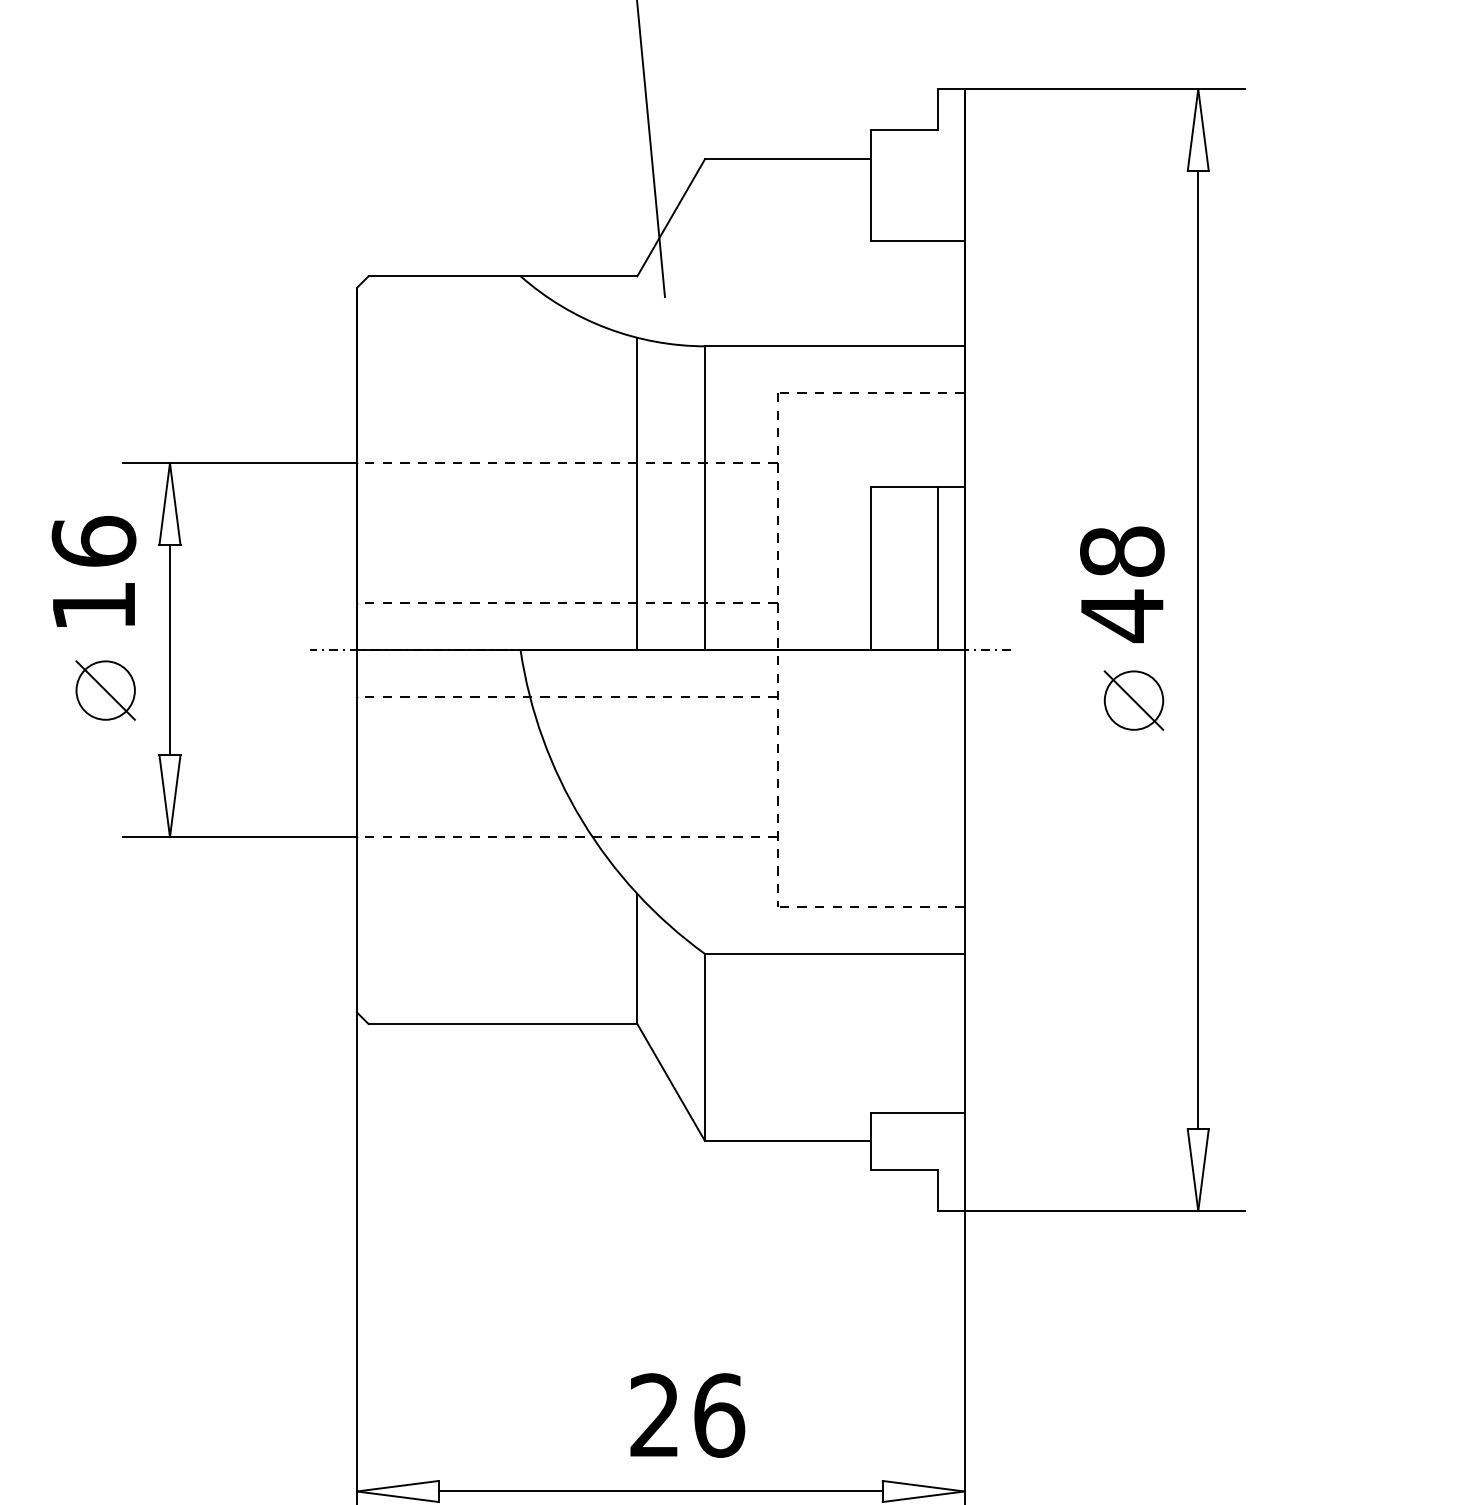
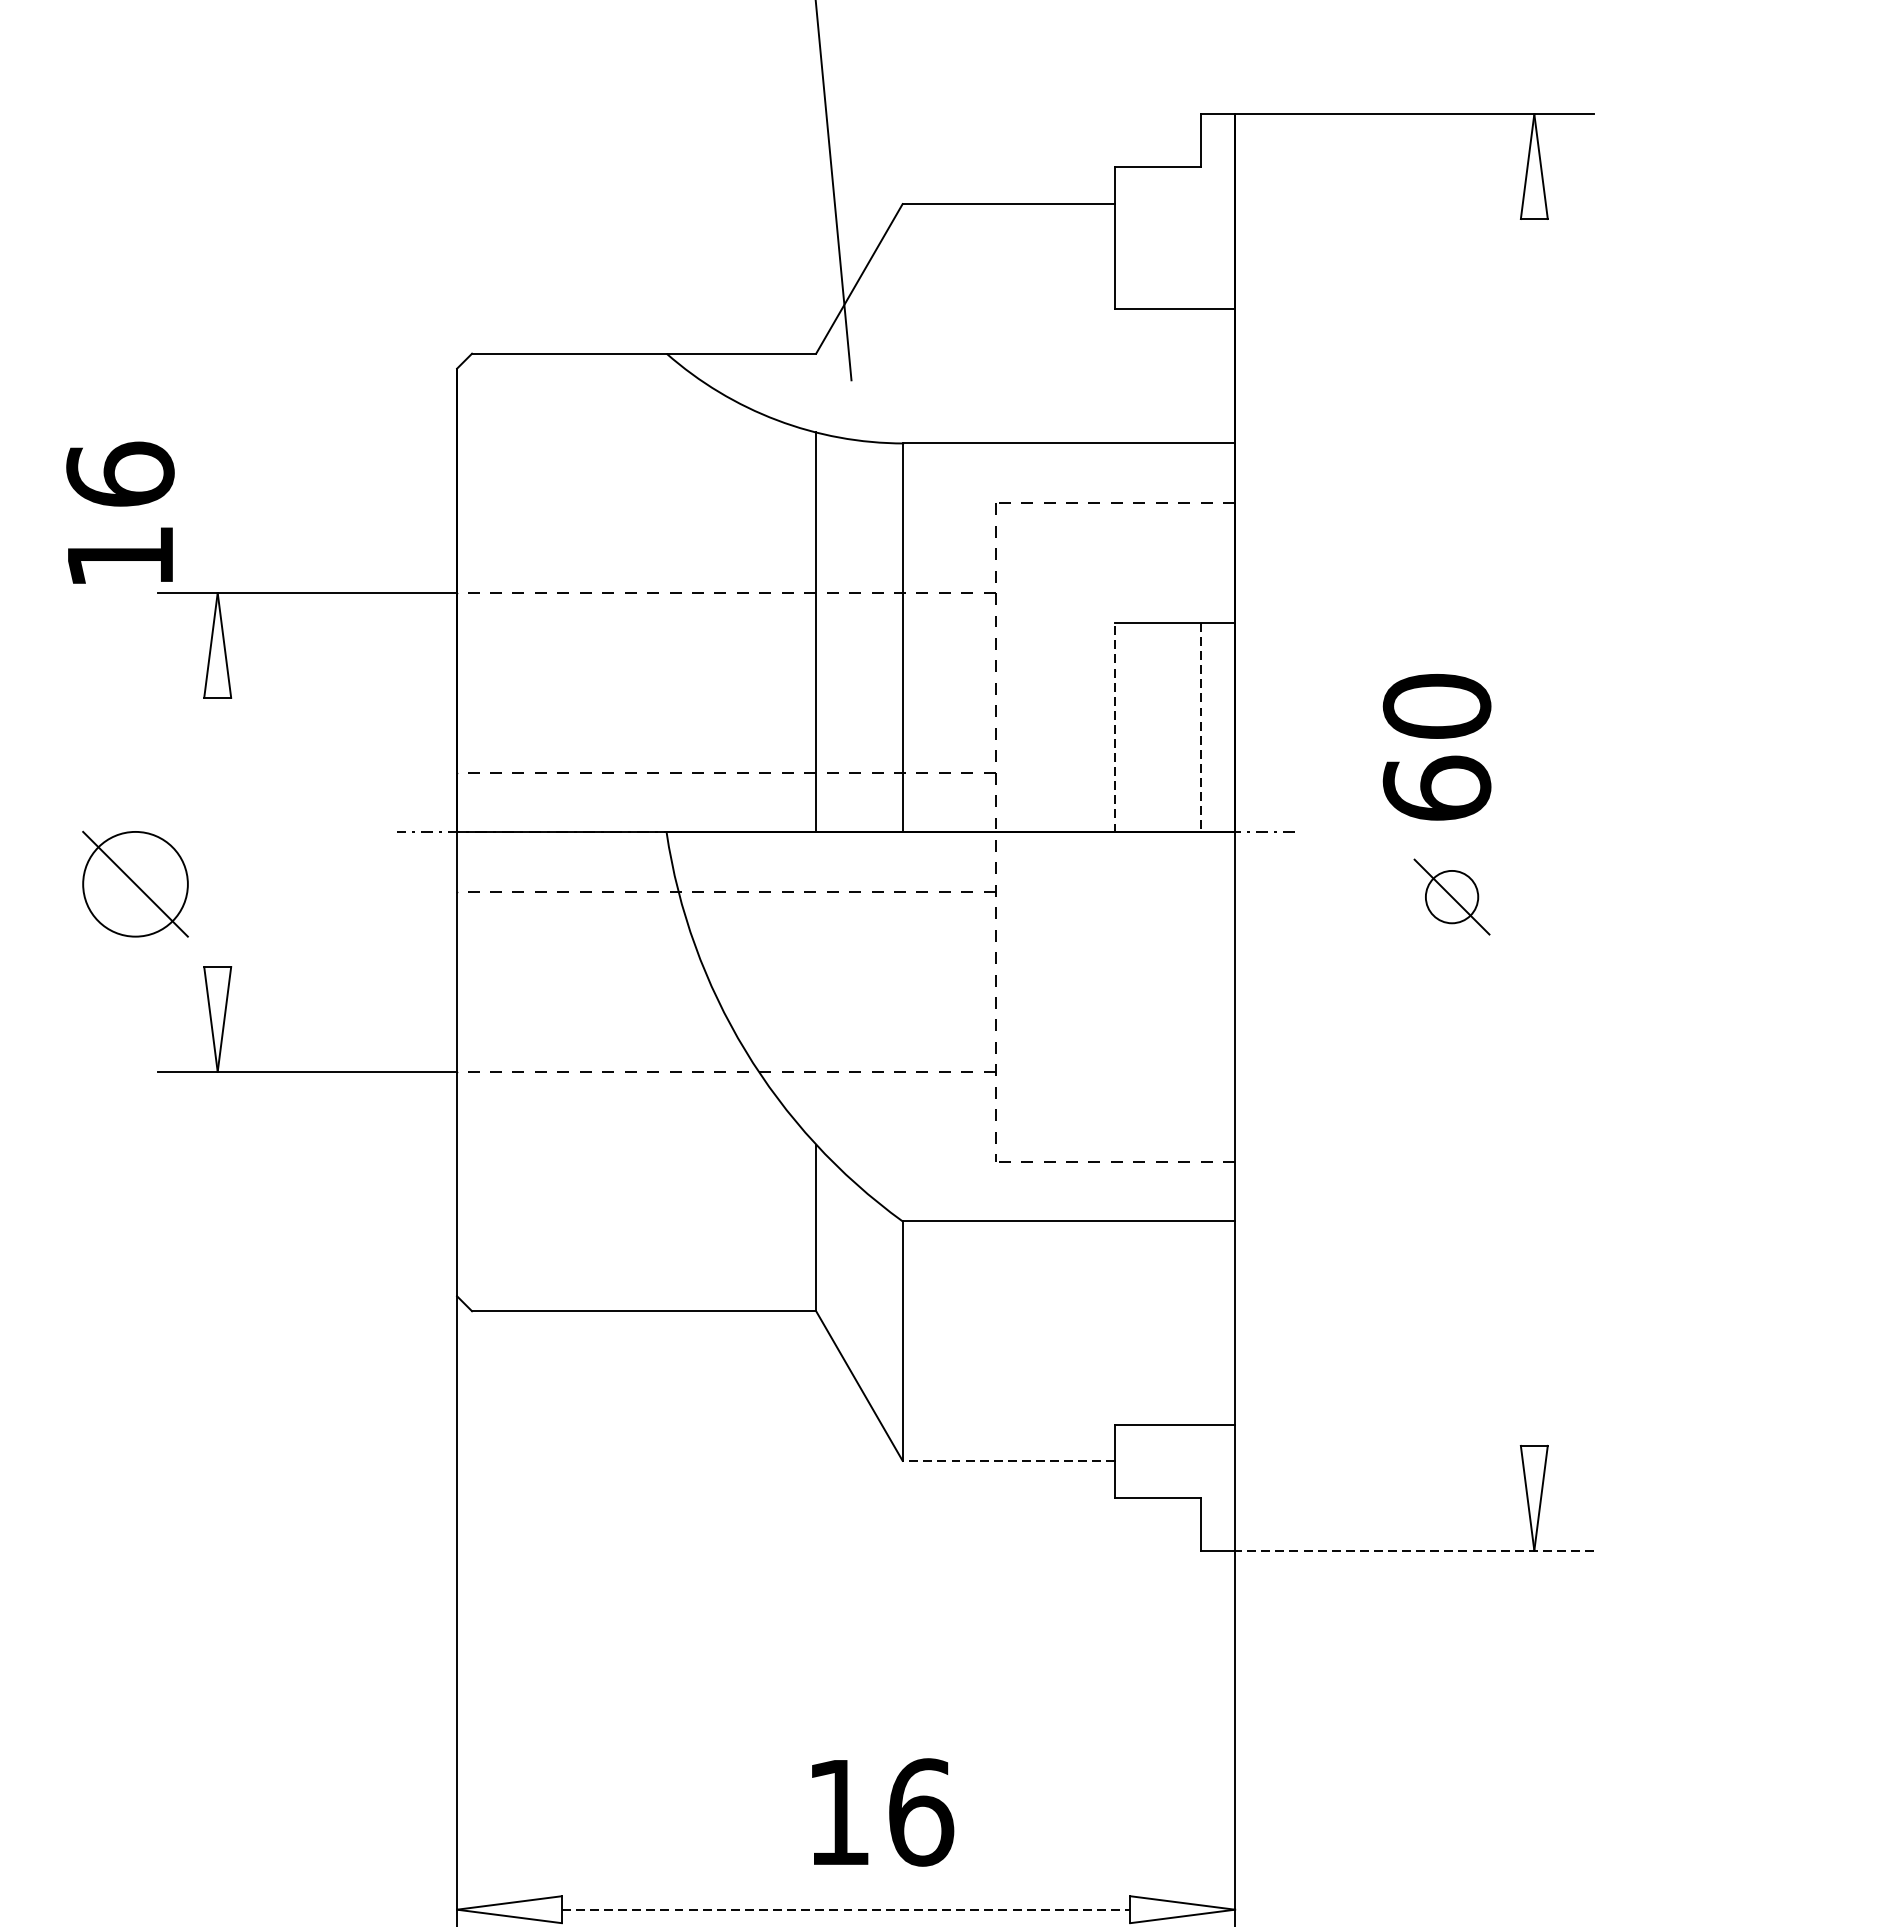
line: (871, 568) -> (1115, 727), solid -> dashed
line: (937, 568) -> (1200, 727), solid -> dashed
text: (93, 571) -> (119, 512), moved
text: (1122, 584) -> (1437, 748), 48 -> 60
line: (169, 650) -> (217, 832), removed
line: (1198, 650) -> (1534, 832), removed
part: (105, 690) -> (135, 884), size x1.4
circle: (1133, 700) -> (1451, 896), size x0.7
line: (787, 1140) -> (1008, 1460), solid -> dashed
line: (1104, 1211) -> (1414, 1551), solid -> dashed
text: (653, 1414) -> (836, 1811), 26 -> 16
line: (661, 1491) -> (847, 1909), solid -> dashed

